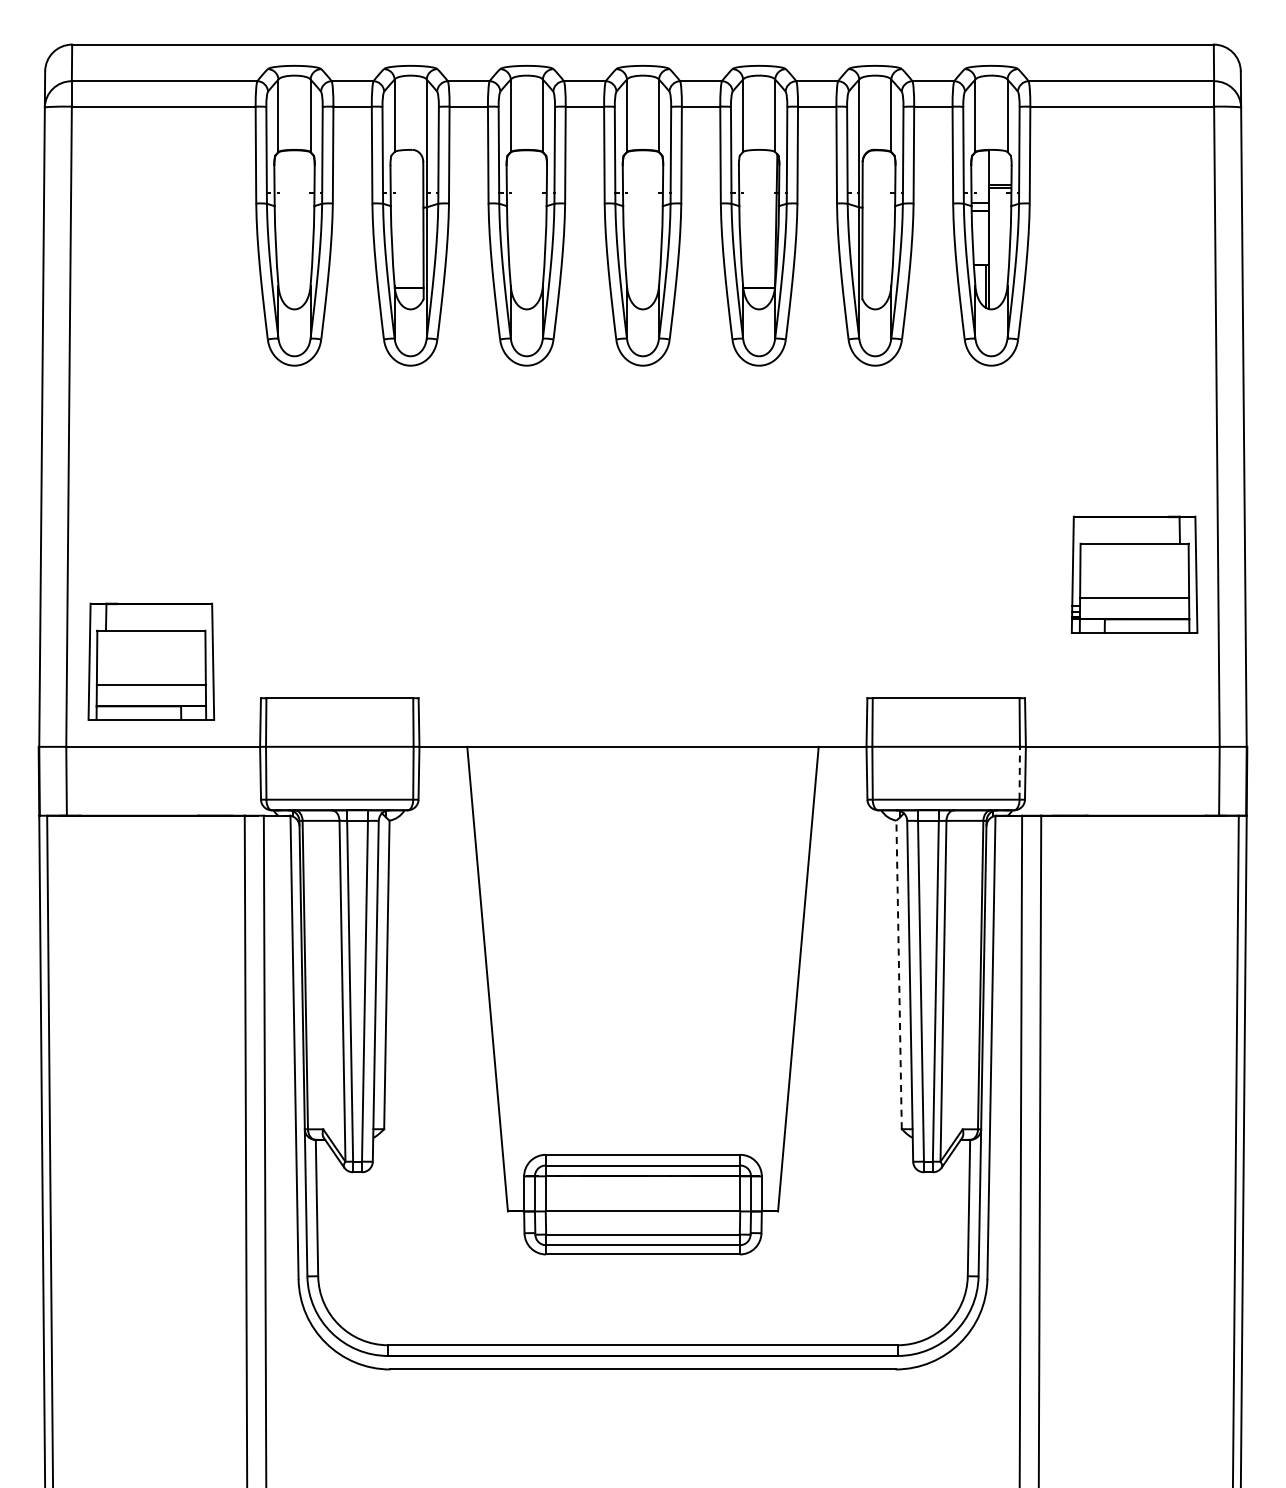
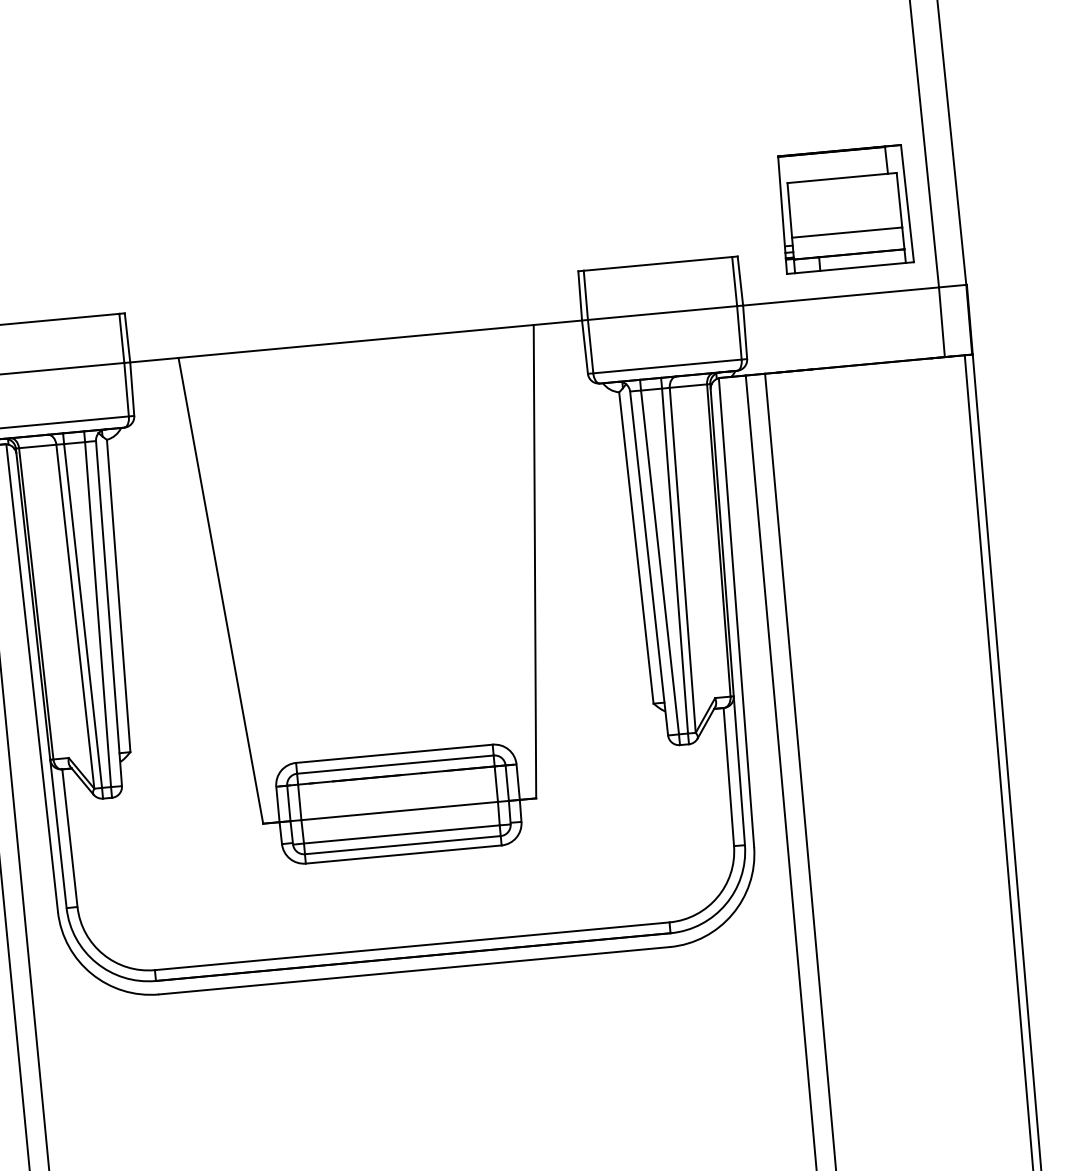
part: (1134, 574) -> (844, 209), moved
line: (1019, 772) -> (739, 332), dashed -> solid
line: (899, 974) -> (636, 547), dashed -> solid

